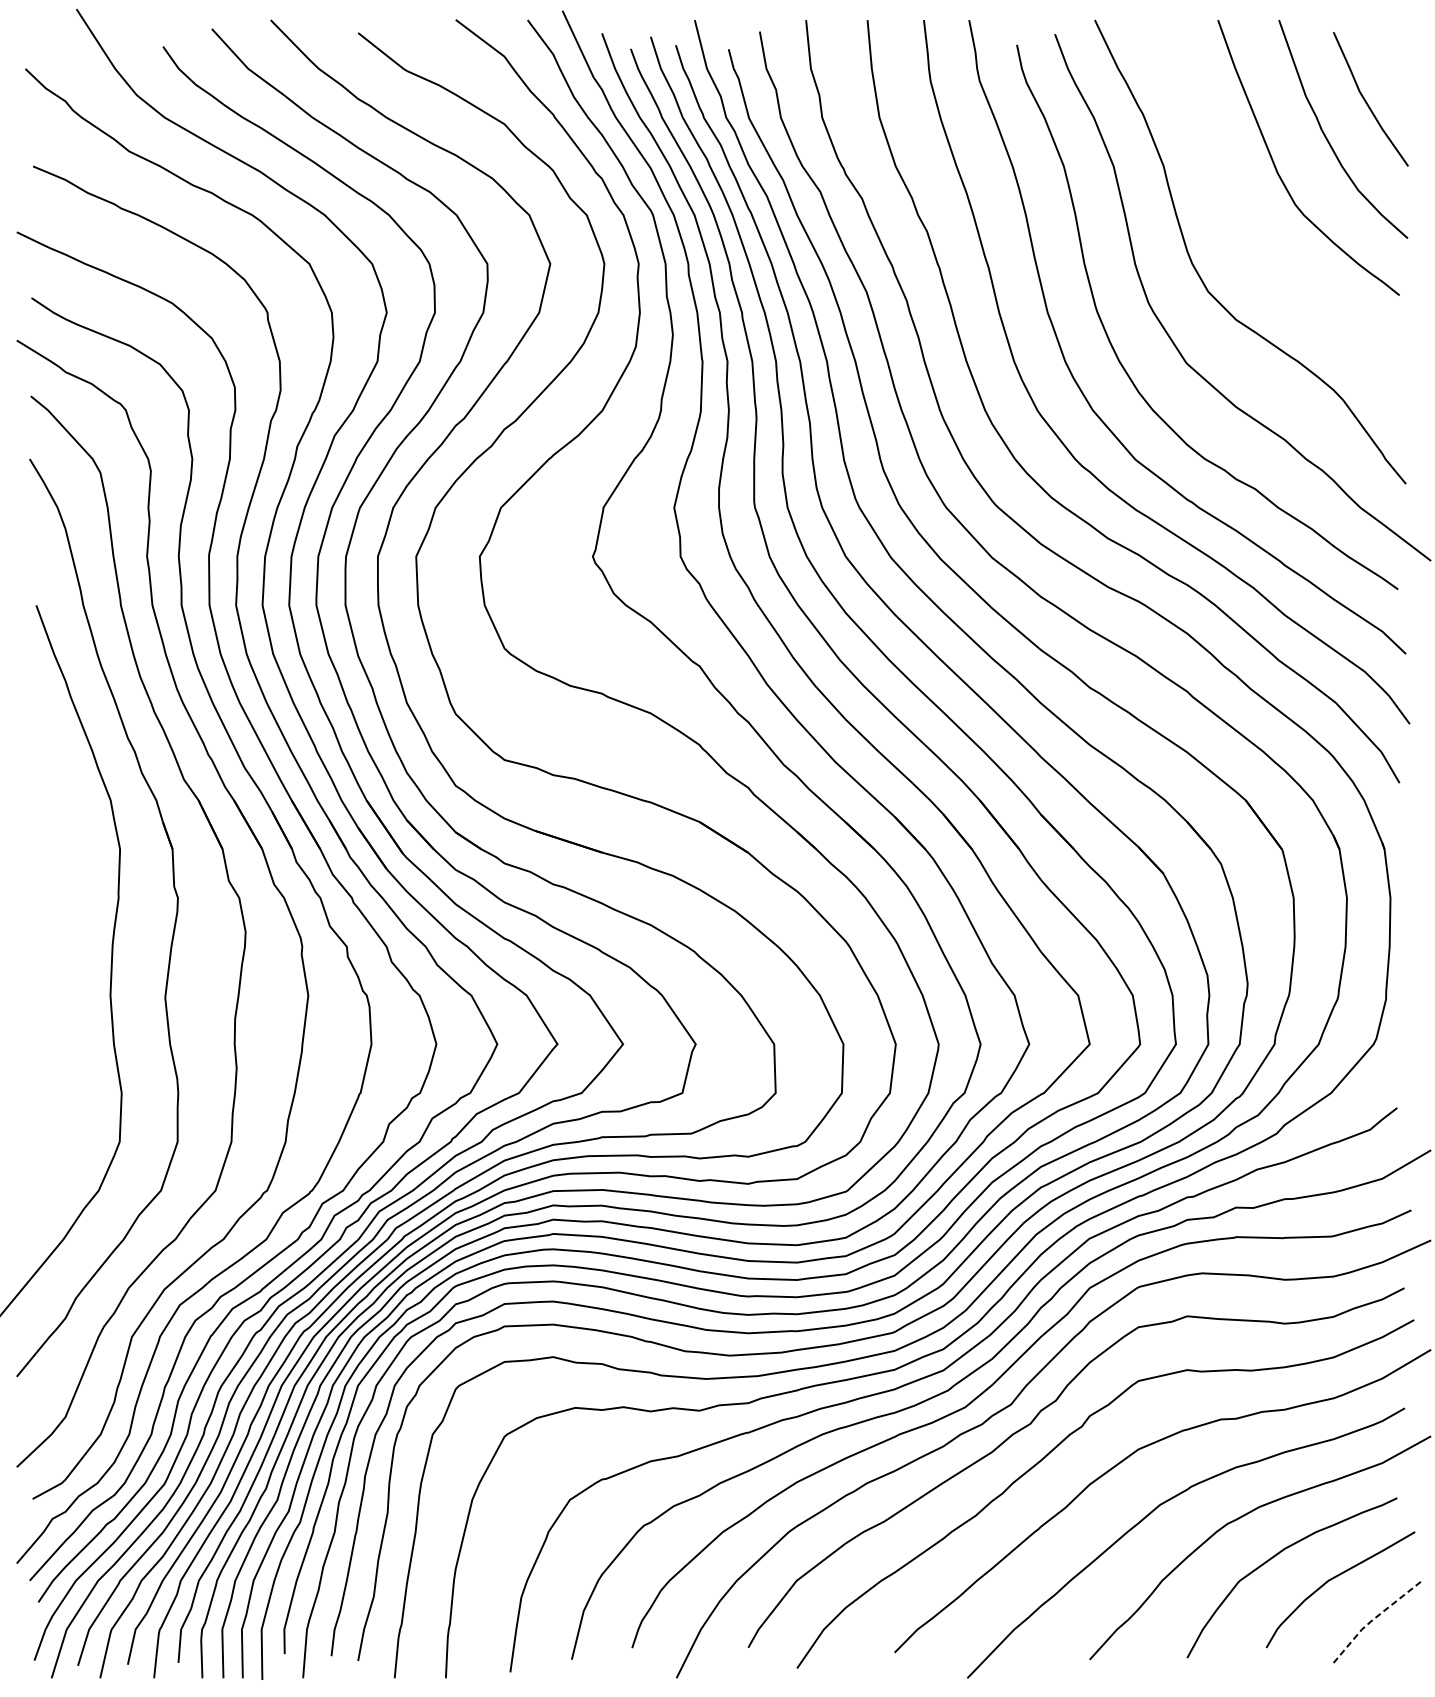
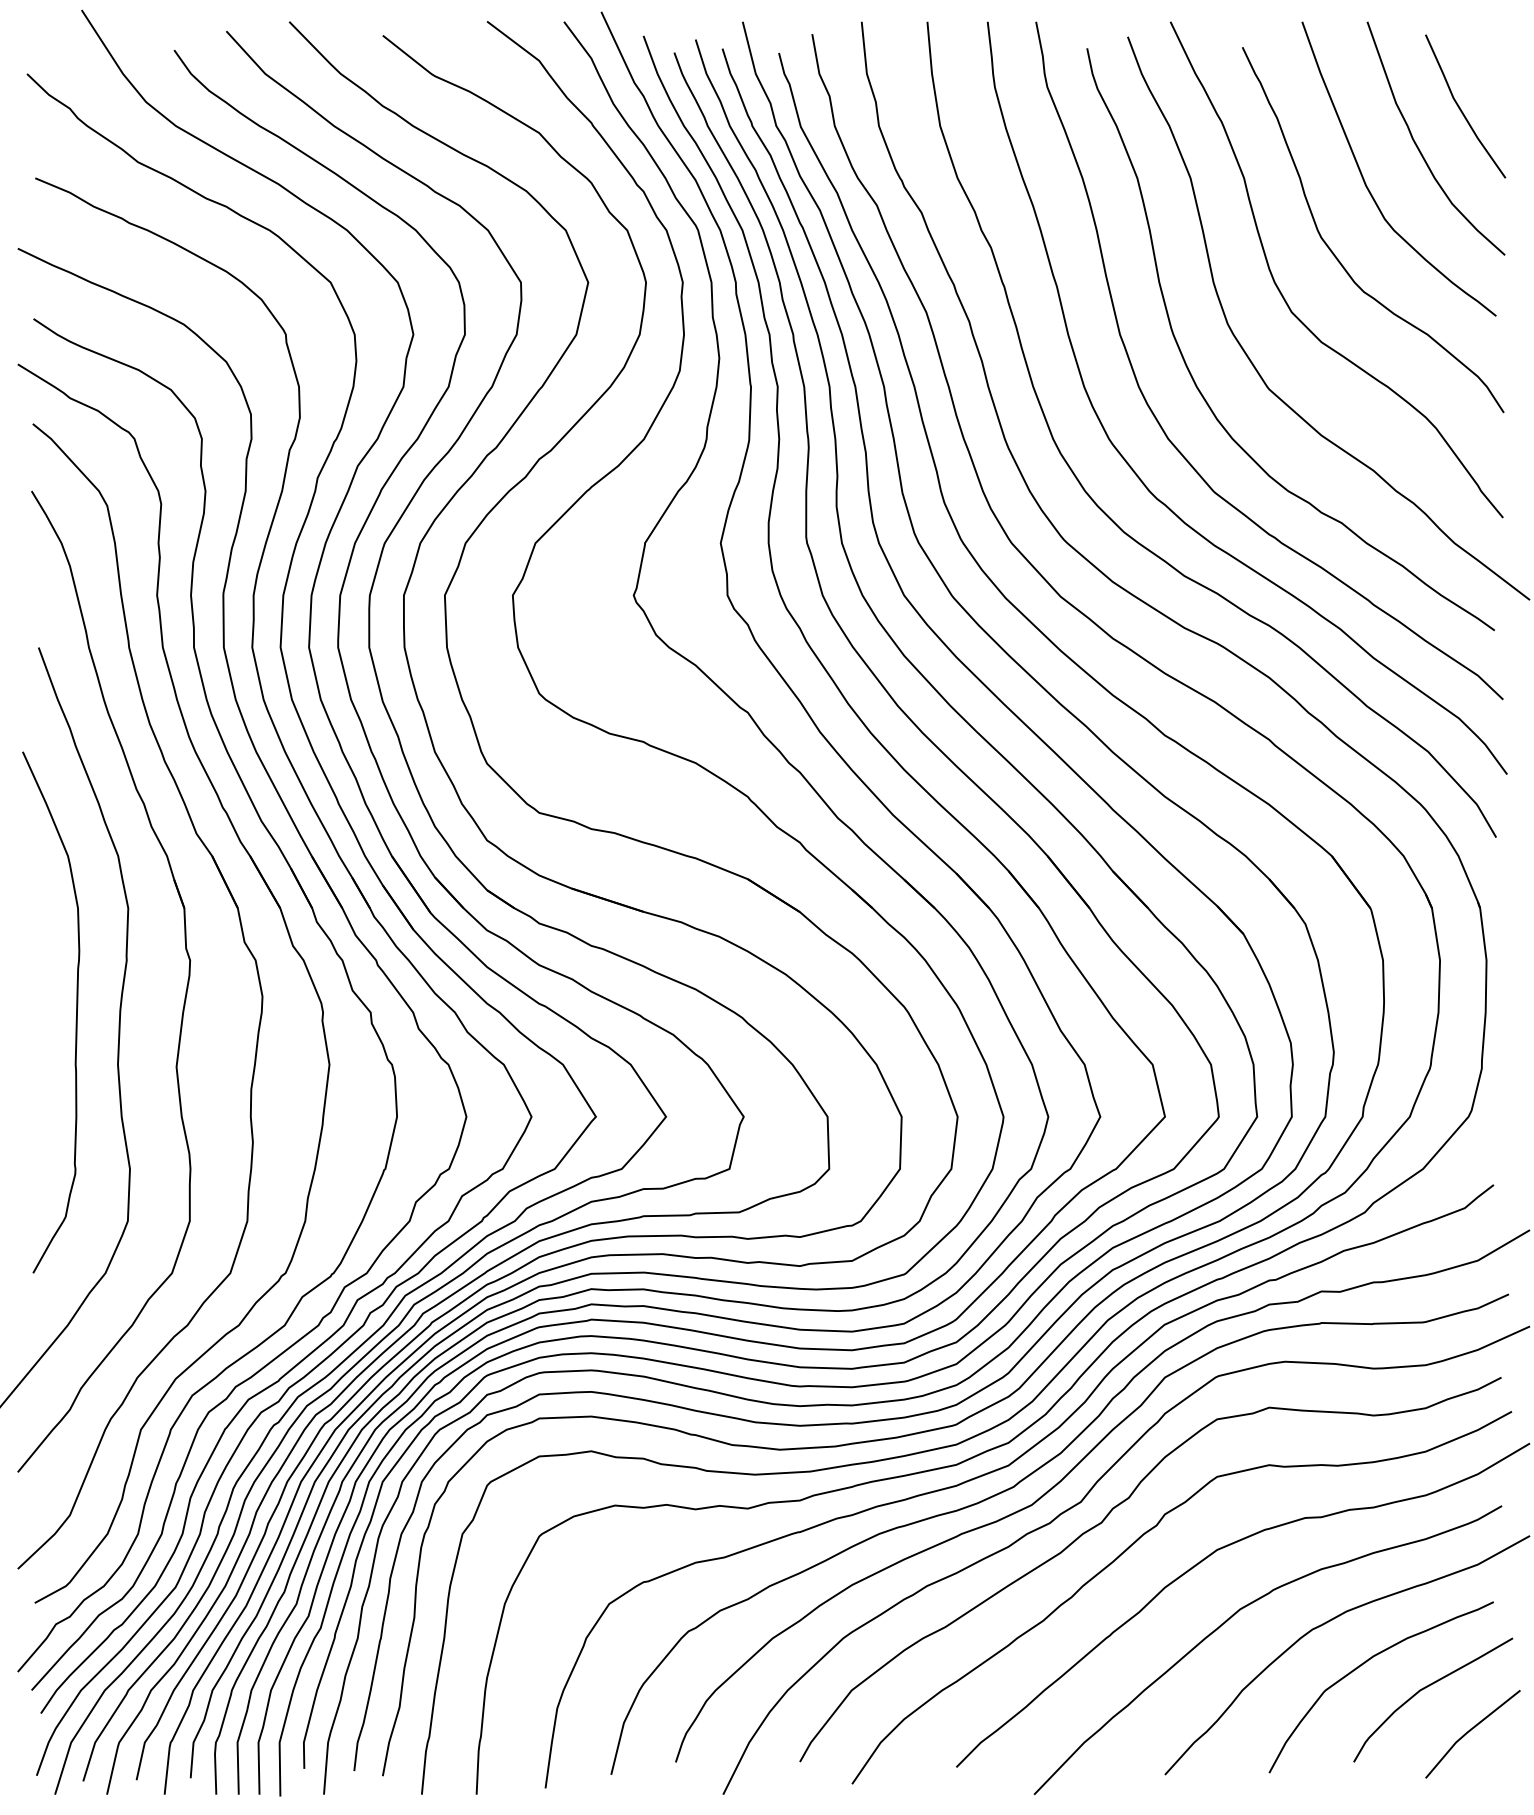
curve: (1251, 240) -> (1337, 257), added
curve: (71, 946) -> (76, 1012), added
line: (1374, 1619) -> (1469, 1731), dashed -> solid

